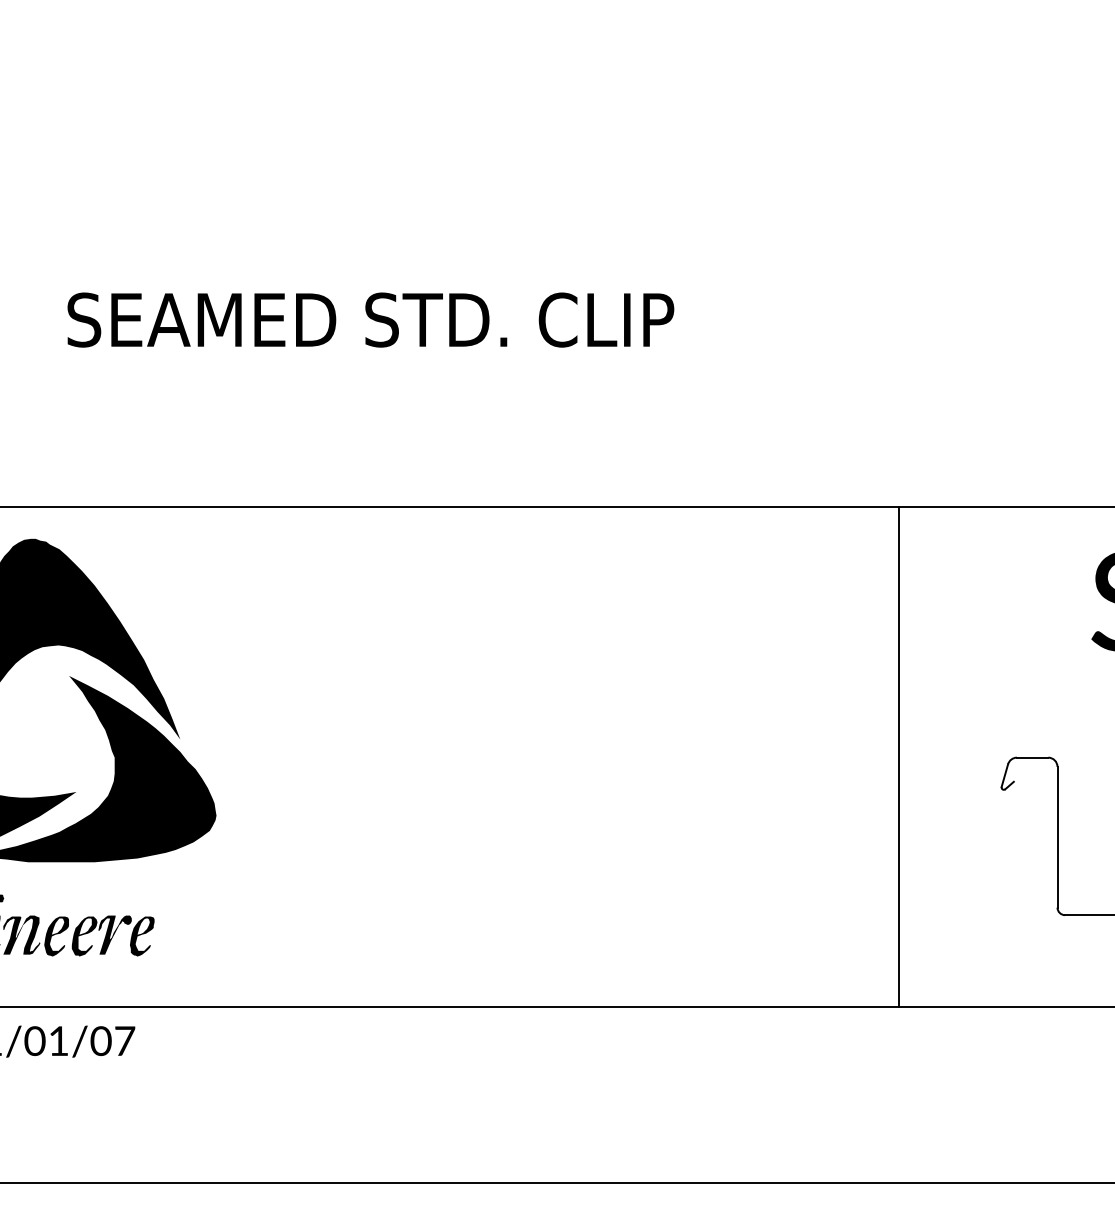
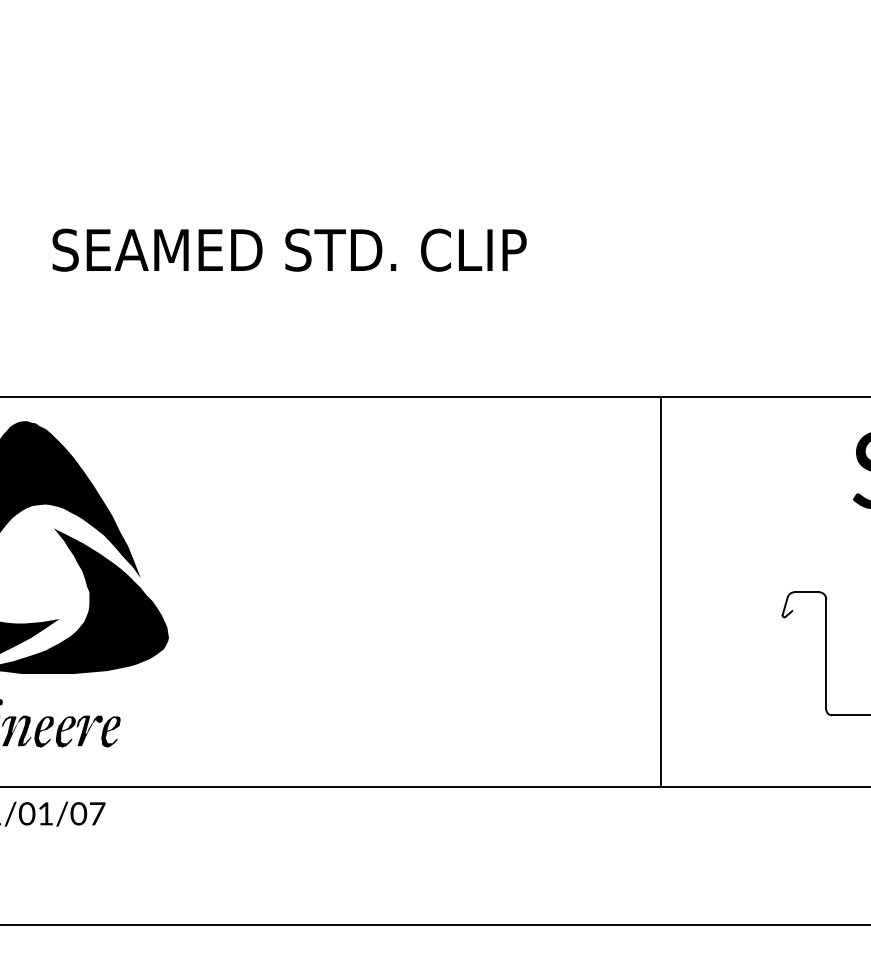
line: (899, 756) -> (660, 591), moved

